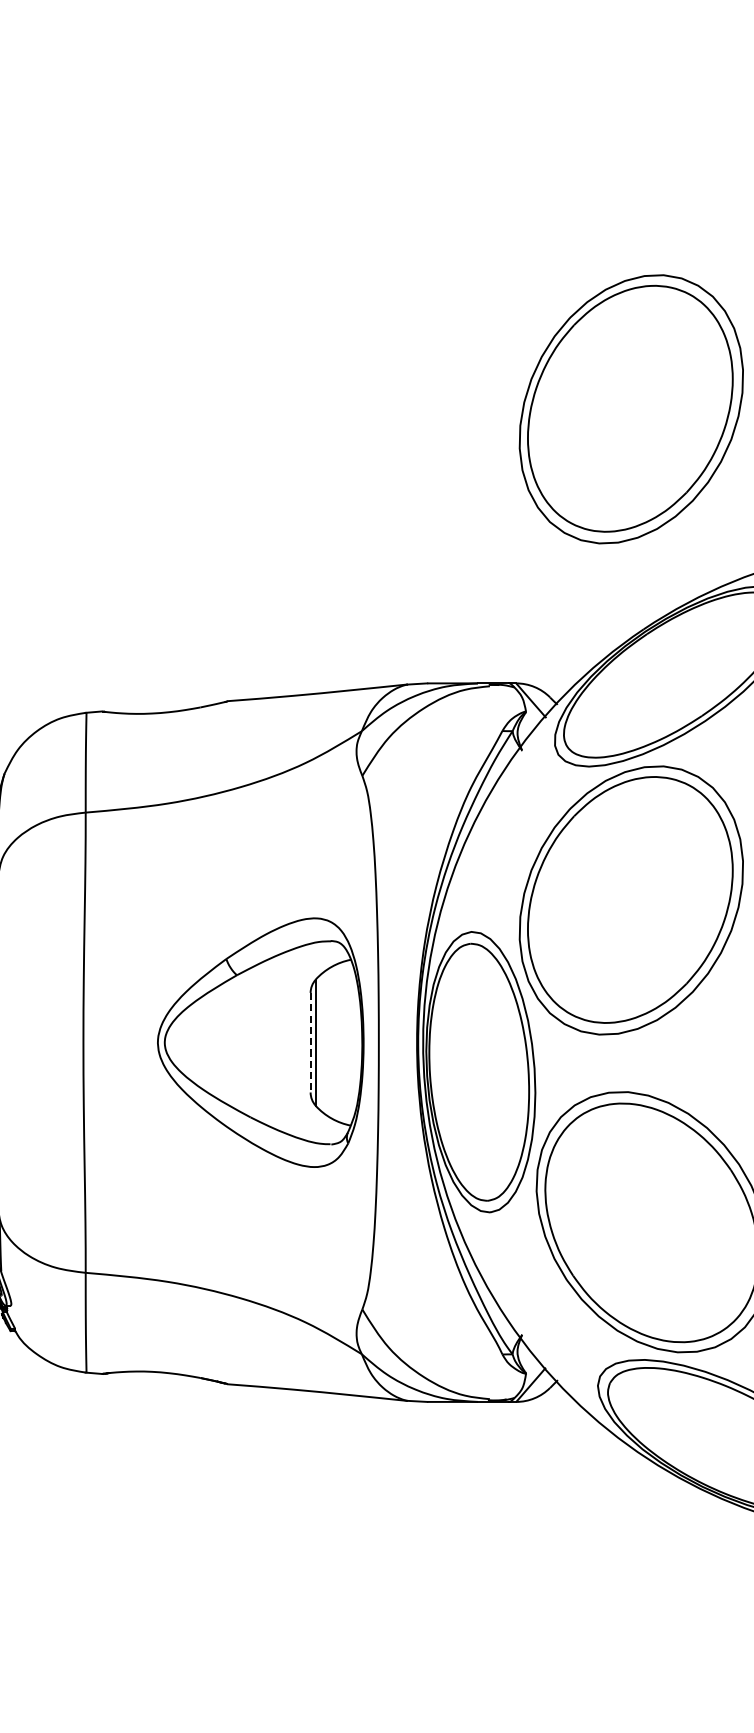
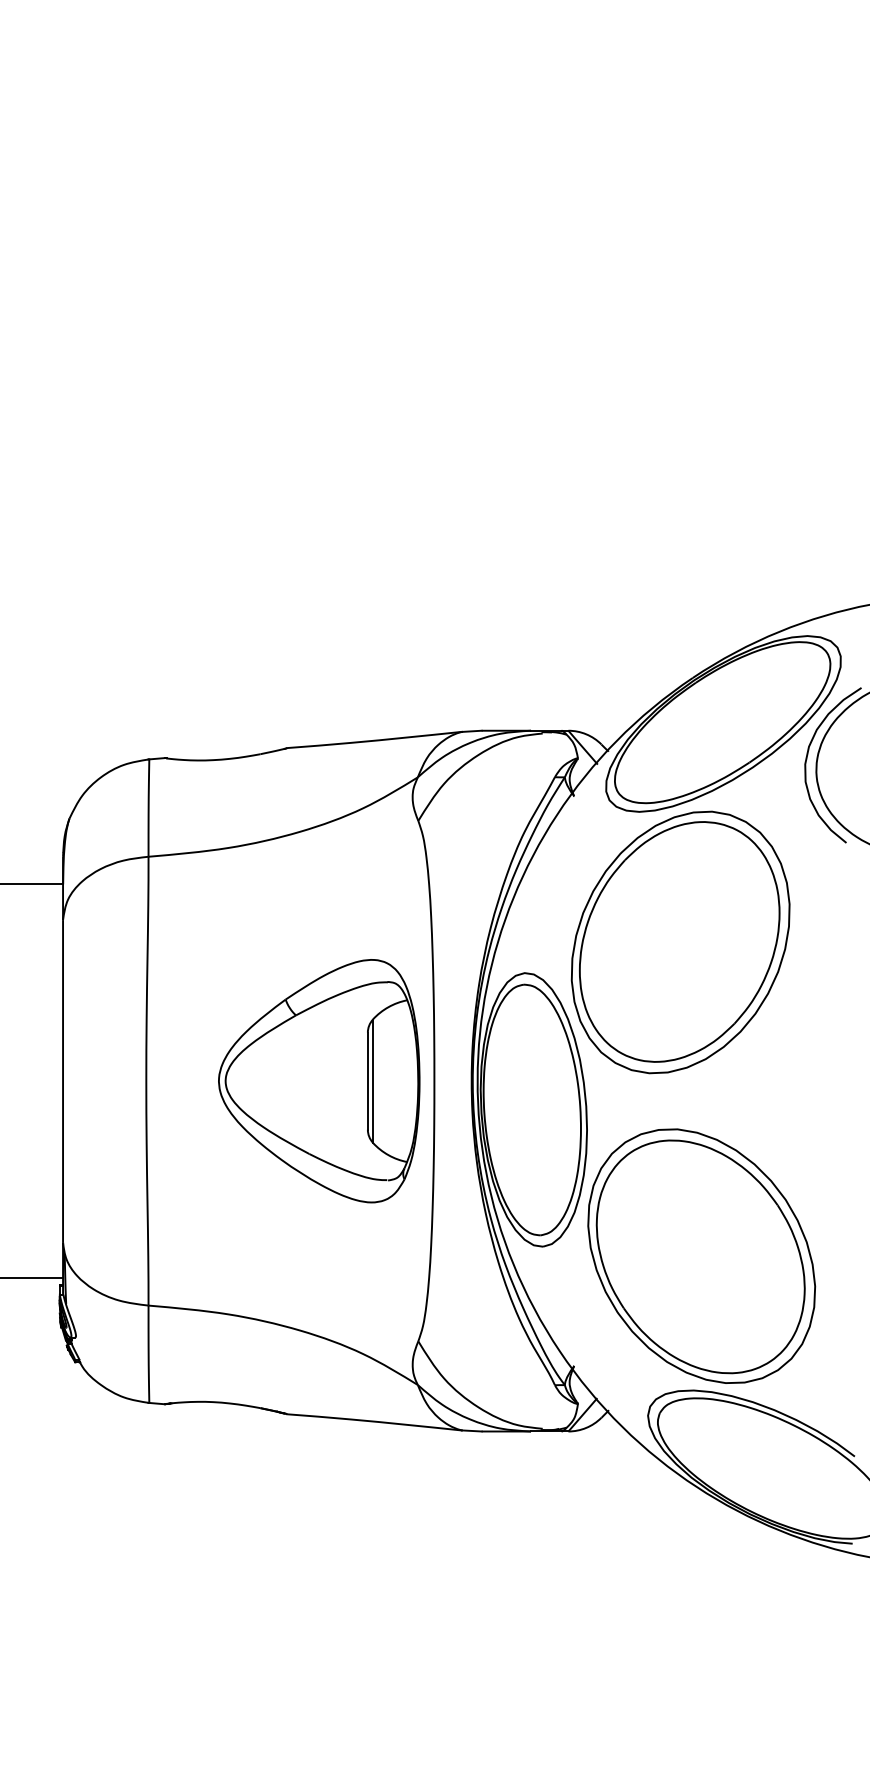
part: (631, 409) -> (680, 463), removed
line: (310, 1043) -> (367, 1081), dashed -> solid

